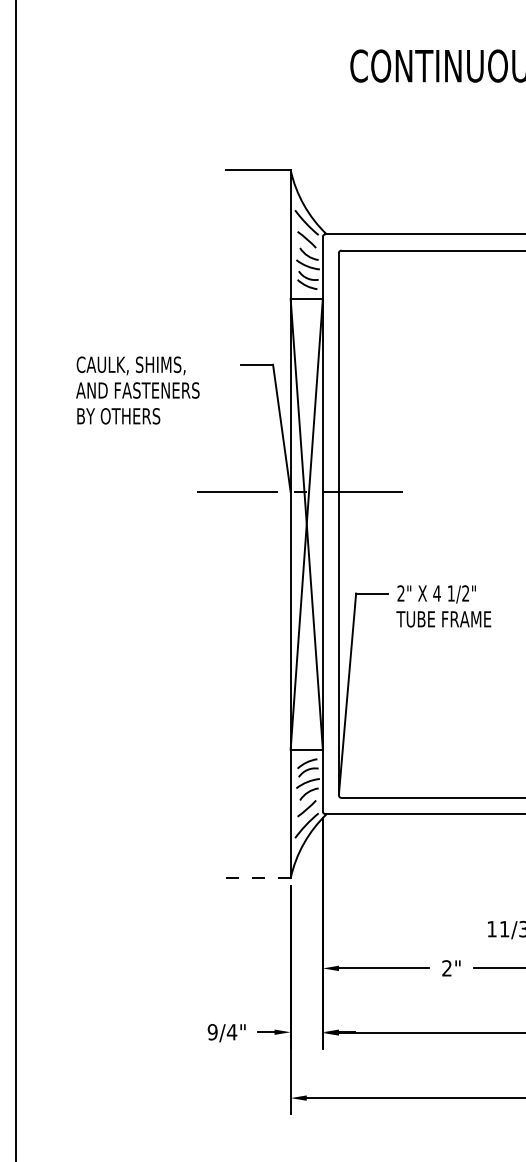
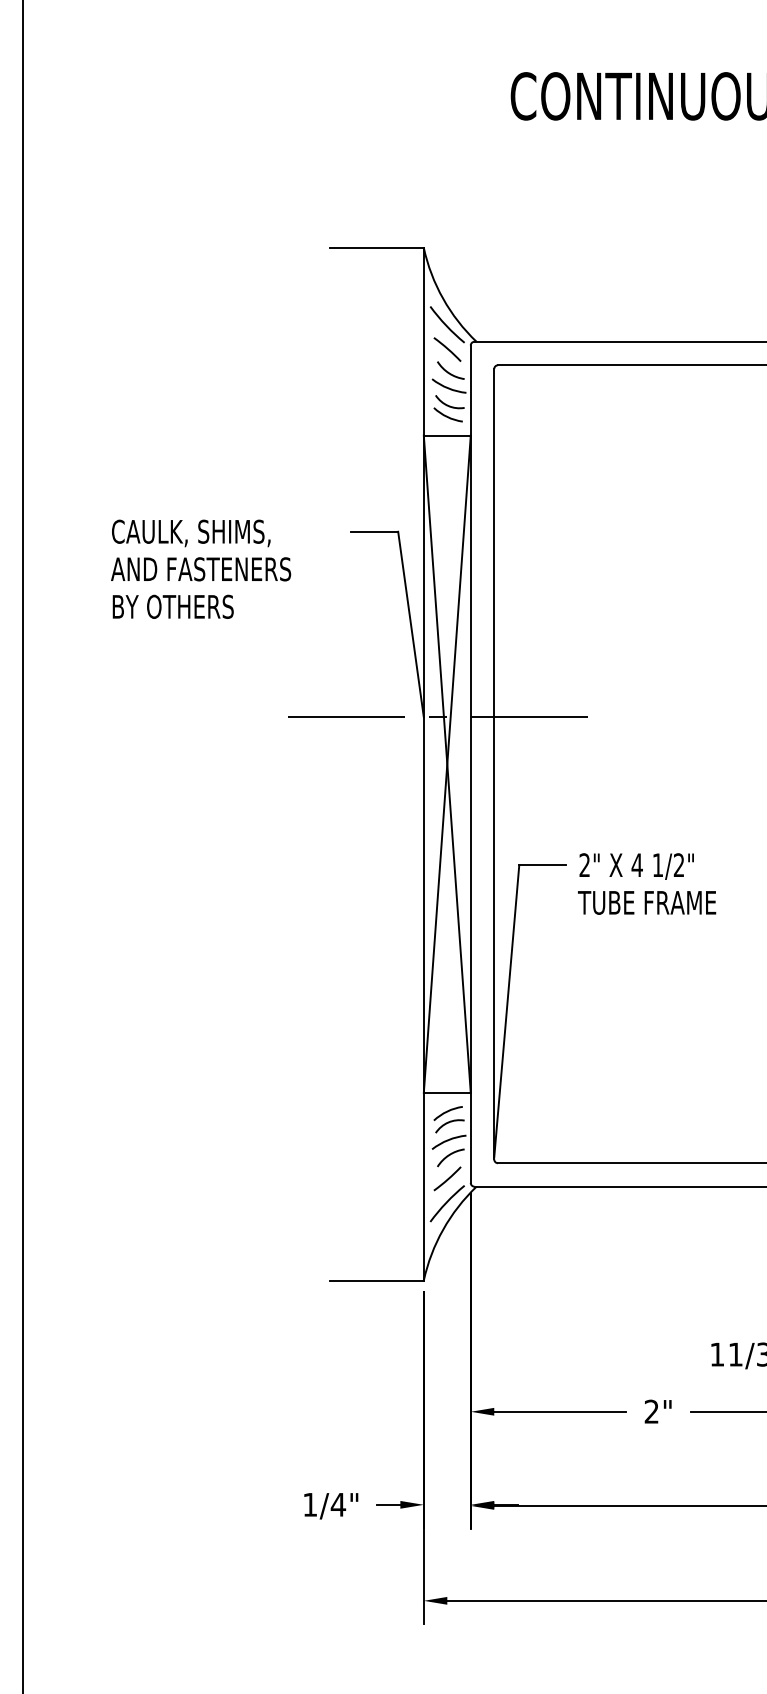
line: (258, 878) -> (376, 1280), dashed -> solid
text: (212, 1032) -> (309, 1505), 9/4" -> 1/4"

